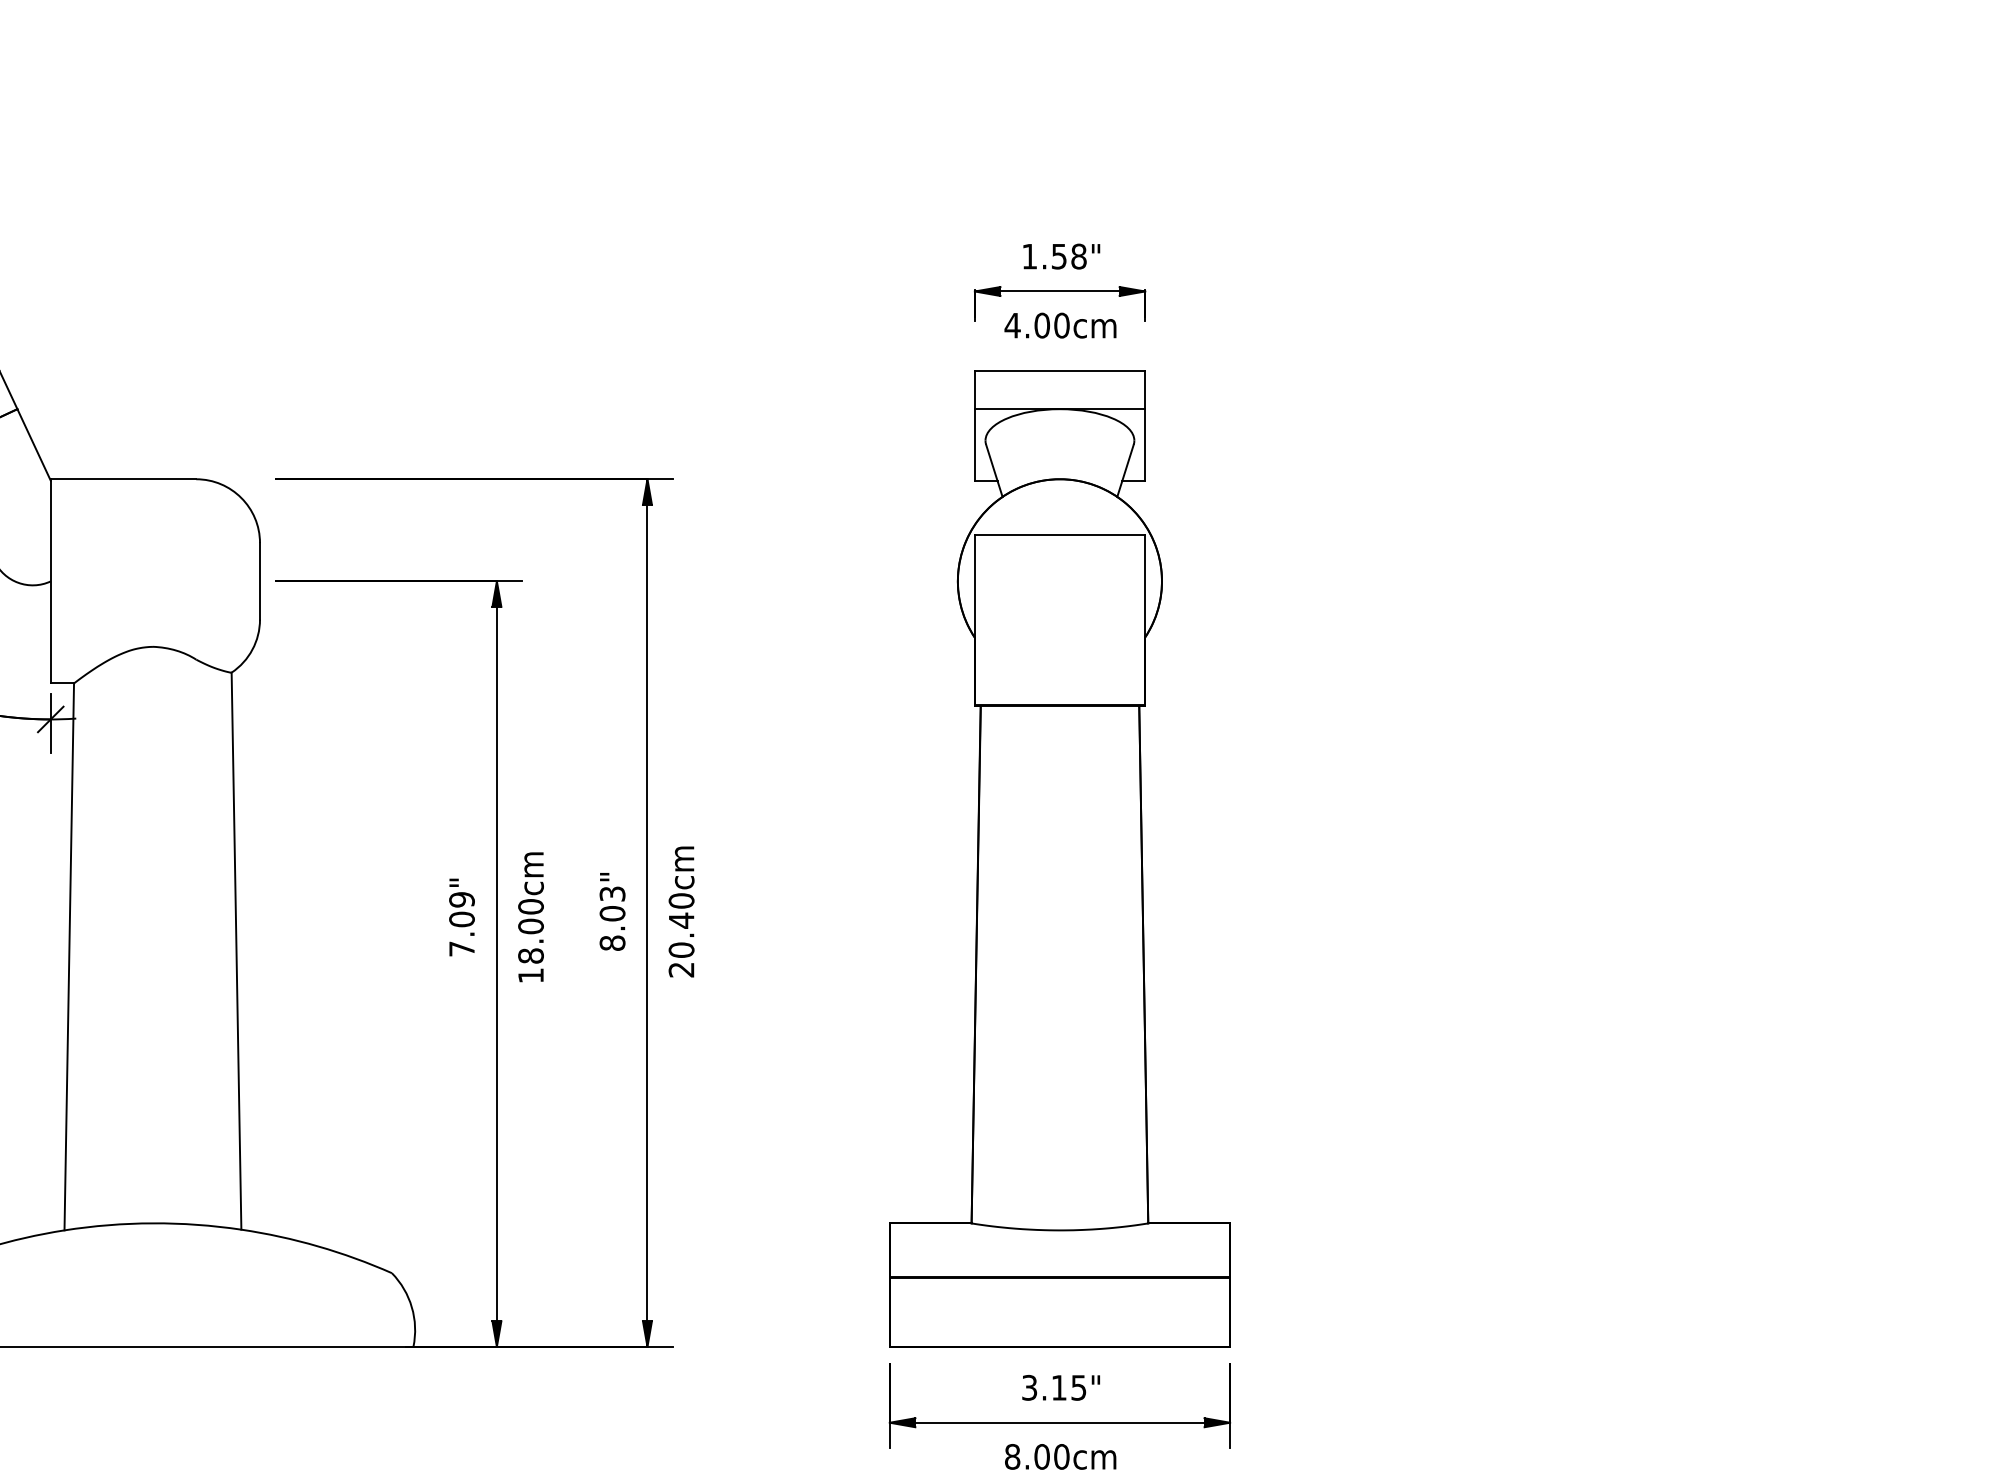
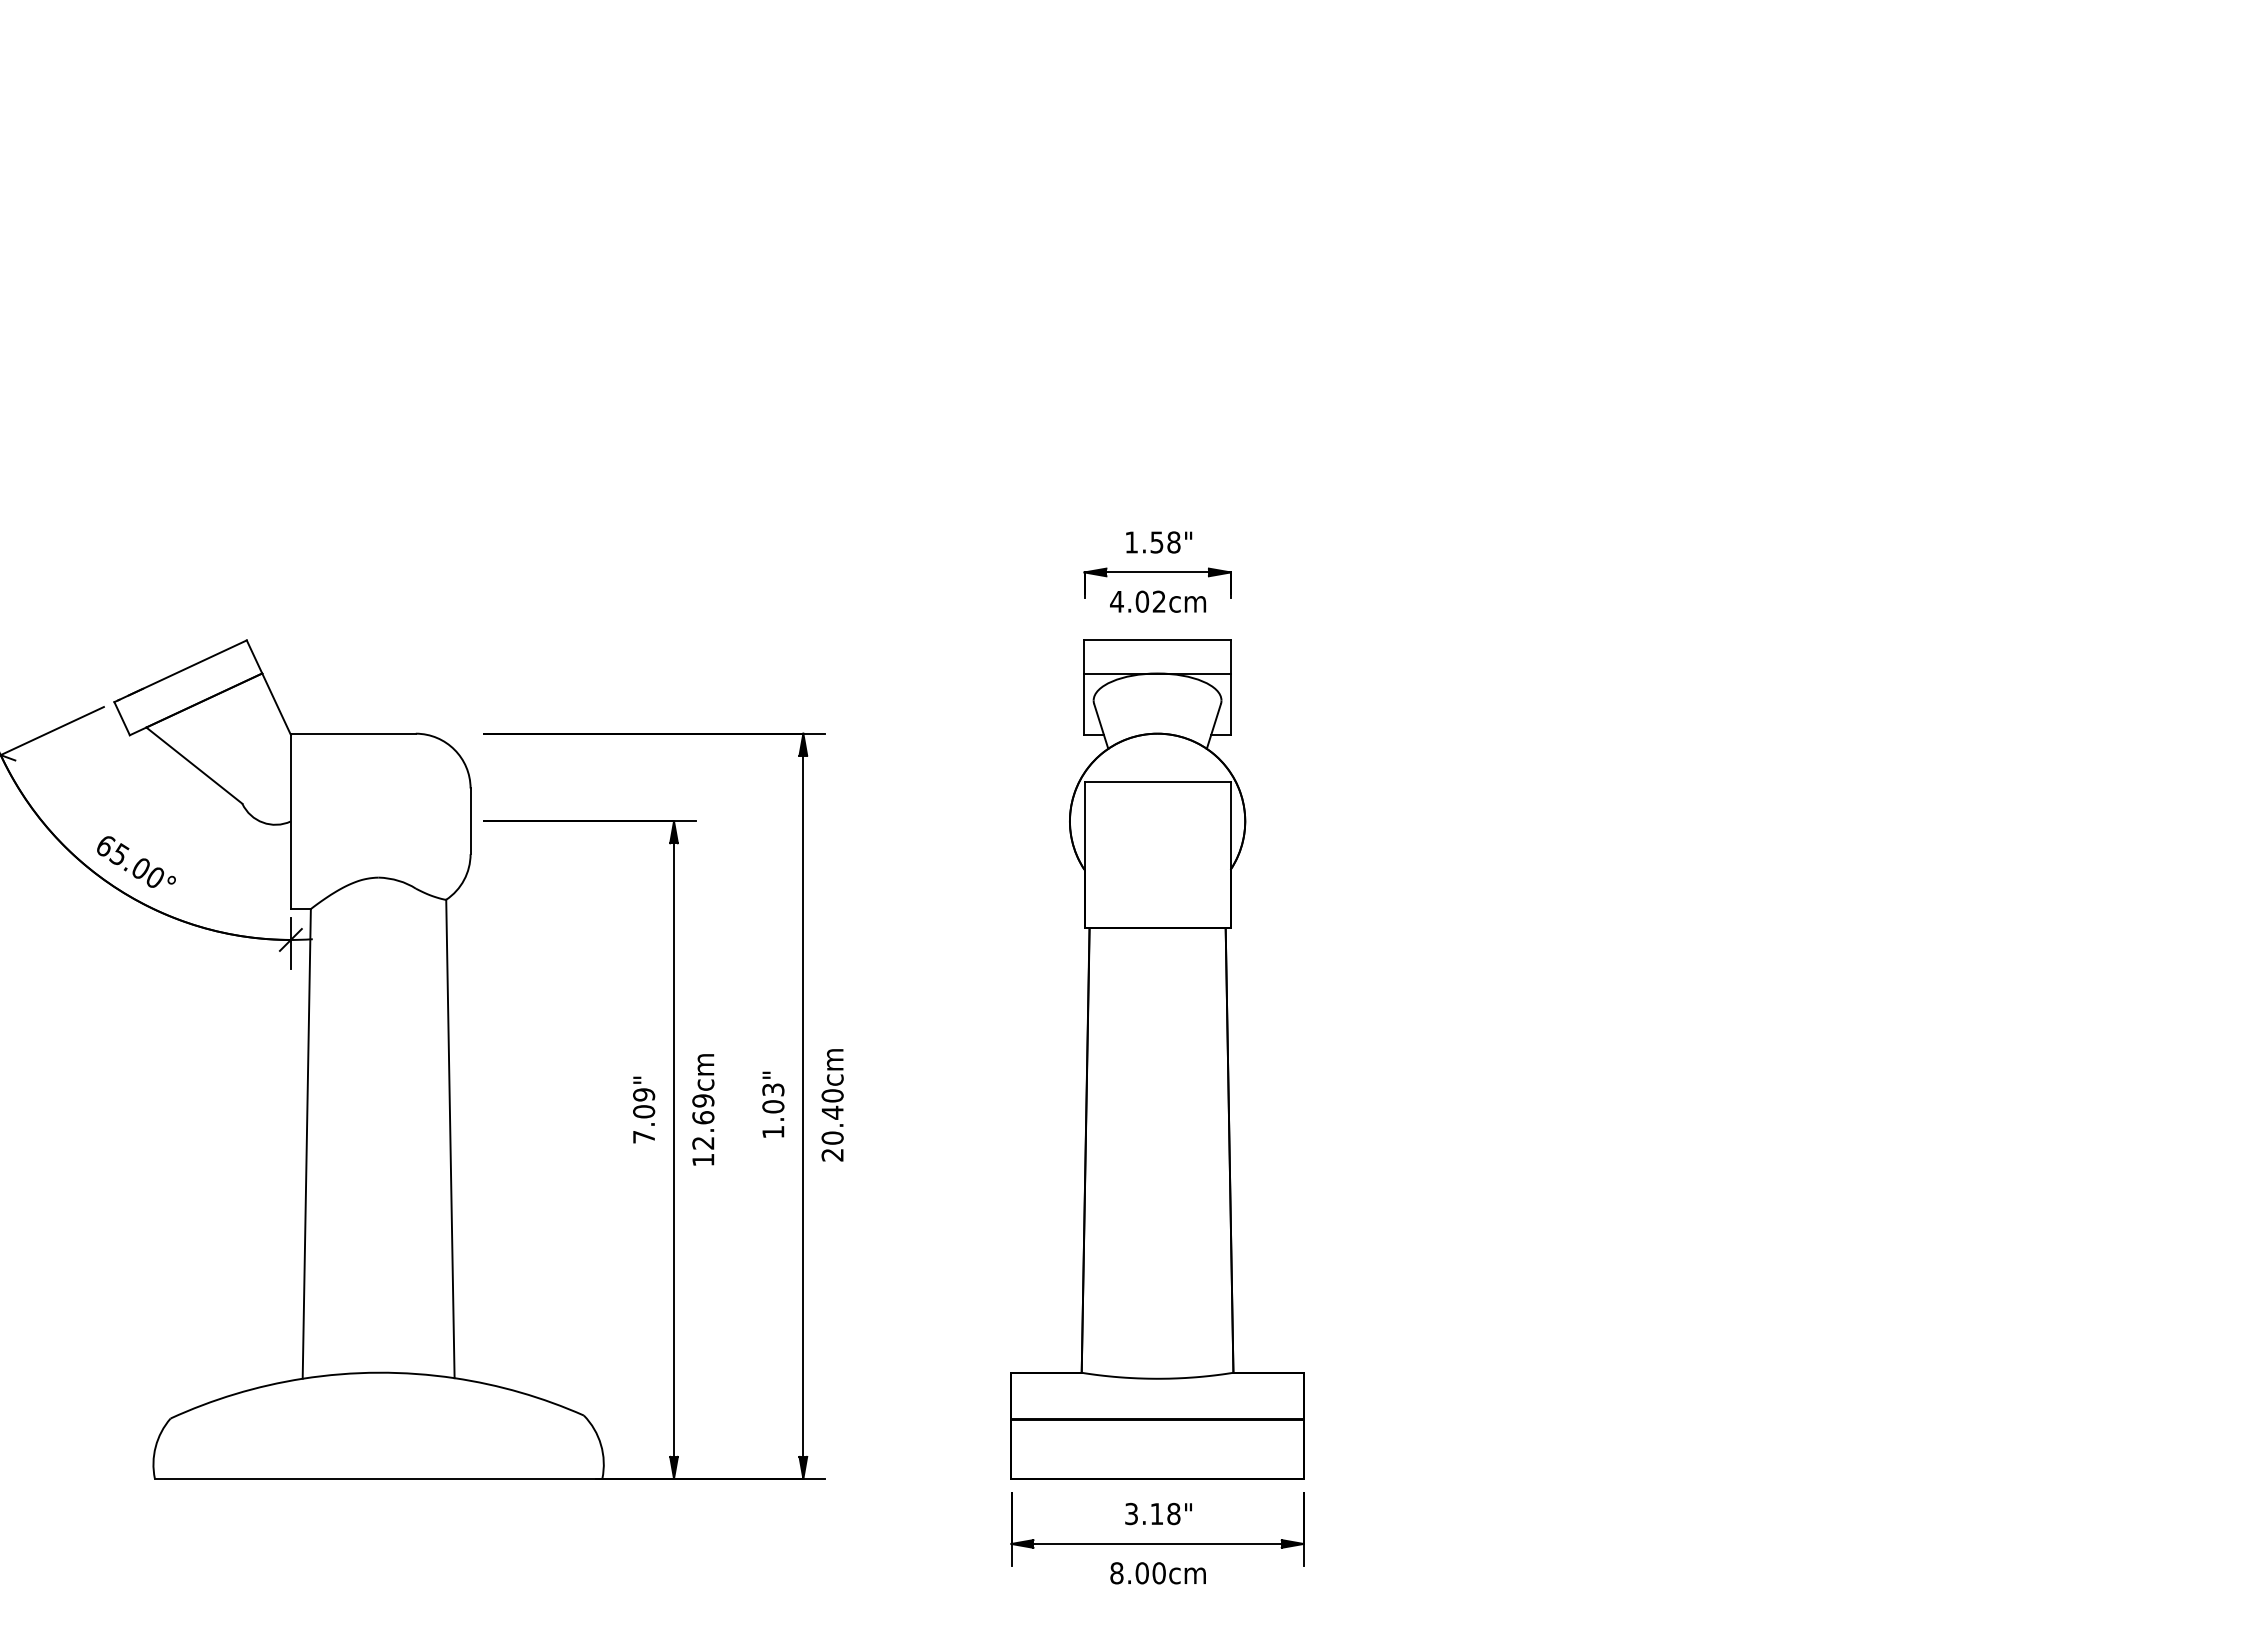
text: (1061, 325) -> (1158, 601), 4.00cm -> 4.02cm
text: (531, 930) -> (703, 1121), 18.00cm -> 12.69cm
text: (612, 942) -> (773, 1131), 8.03" -> 1.03"
text: (1078, 1387) -> (1173, 1513), 3.15" -> 3.18"

